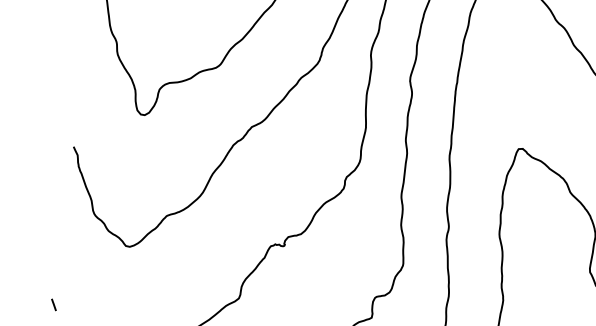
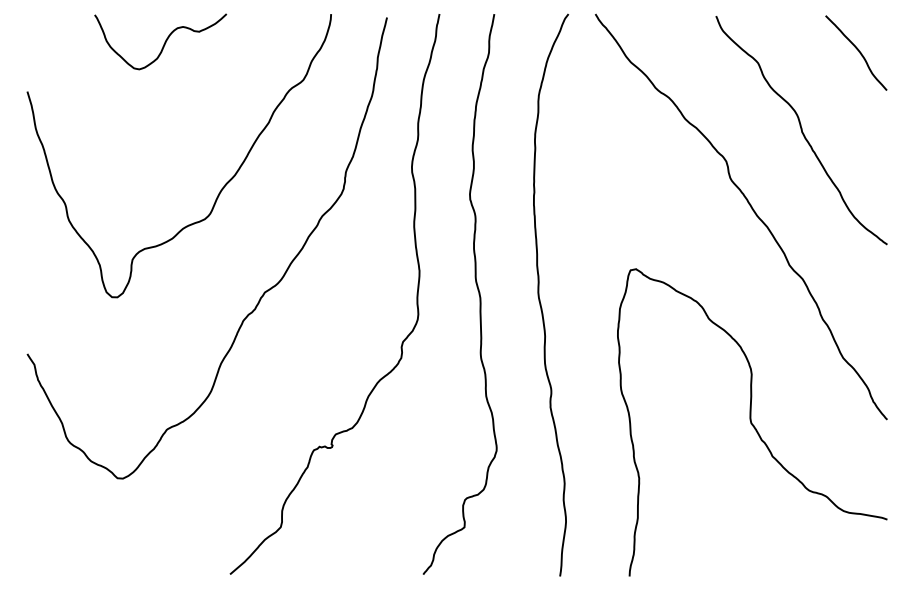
line: (53, 305) -> (31, 572), removed

